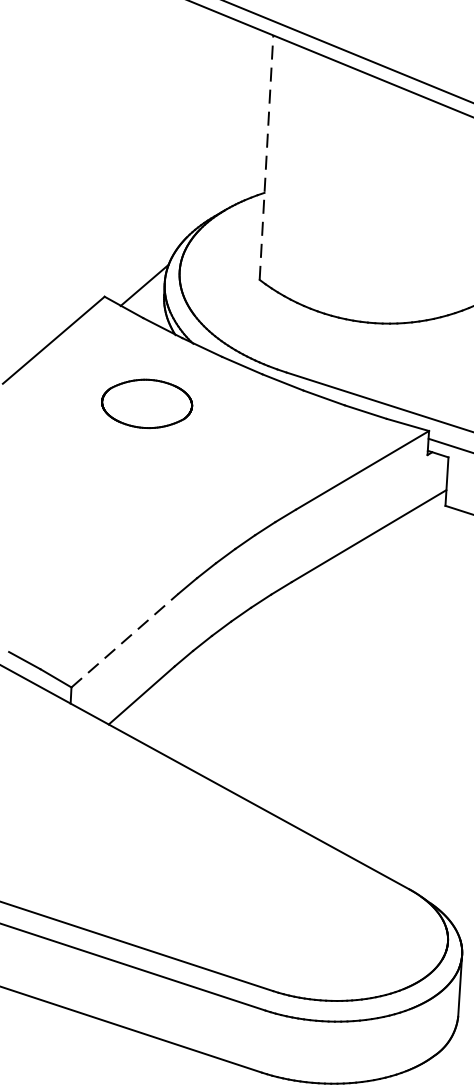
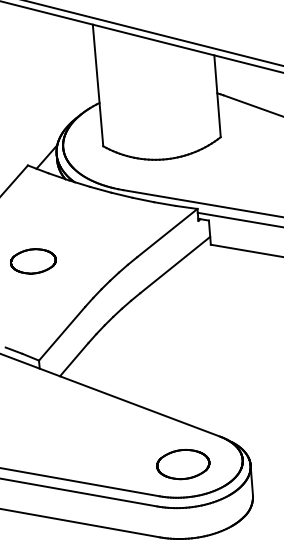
line: (267, 155) -> (98, 84), dashed -> solid
part: (147, 404) -> (33, 261), moved
line: (125, 640) -> (62, 333), dashed -> solid
part: (329, 934) -> (183, 464), added

